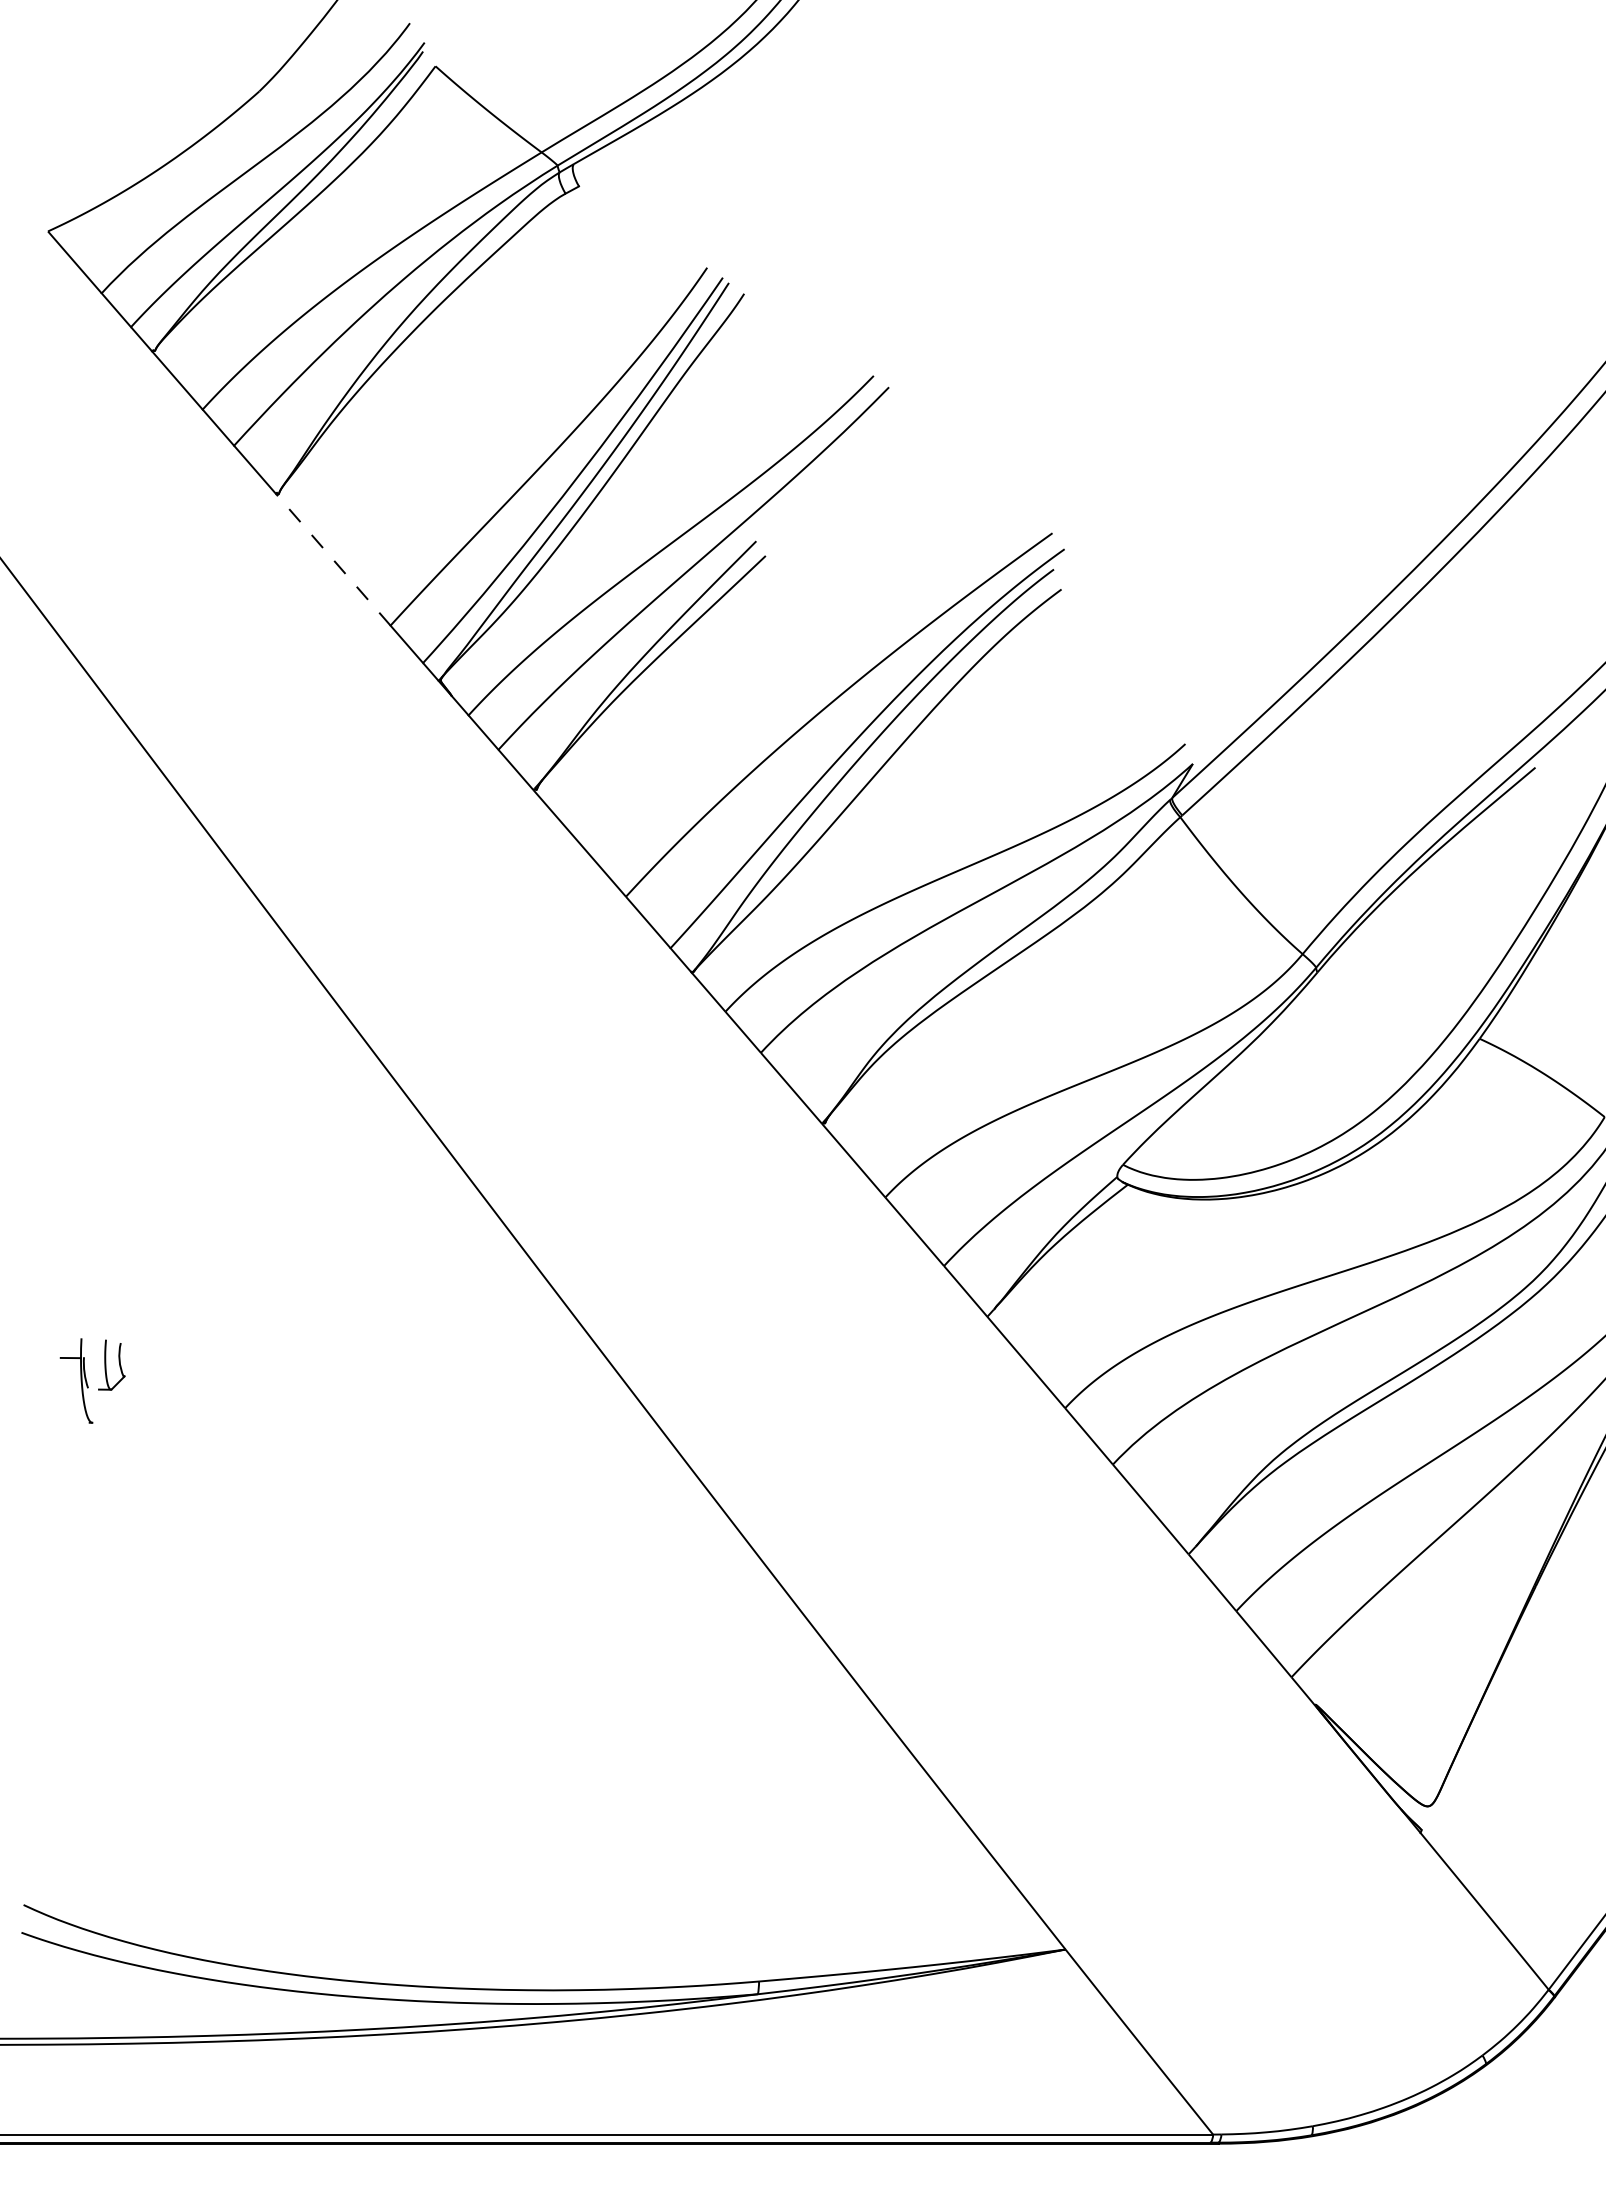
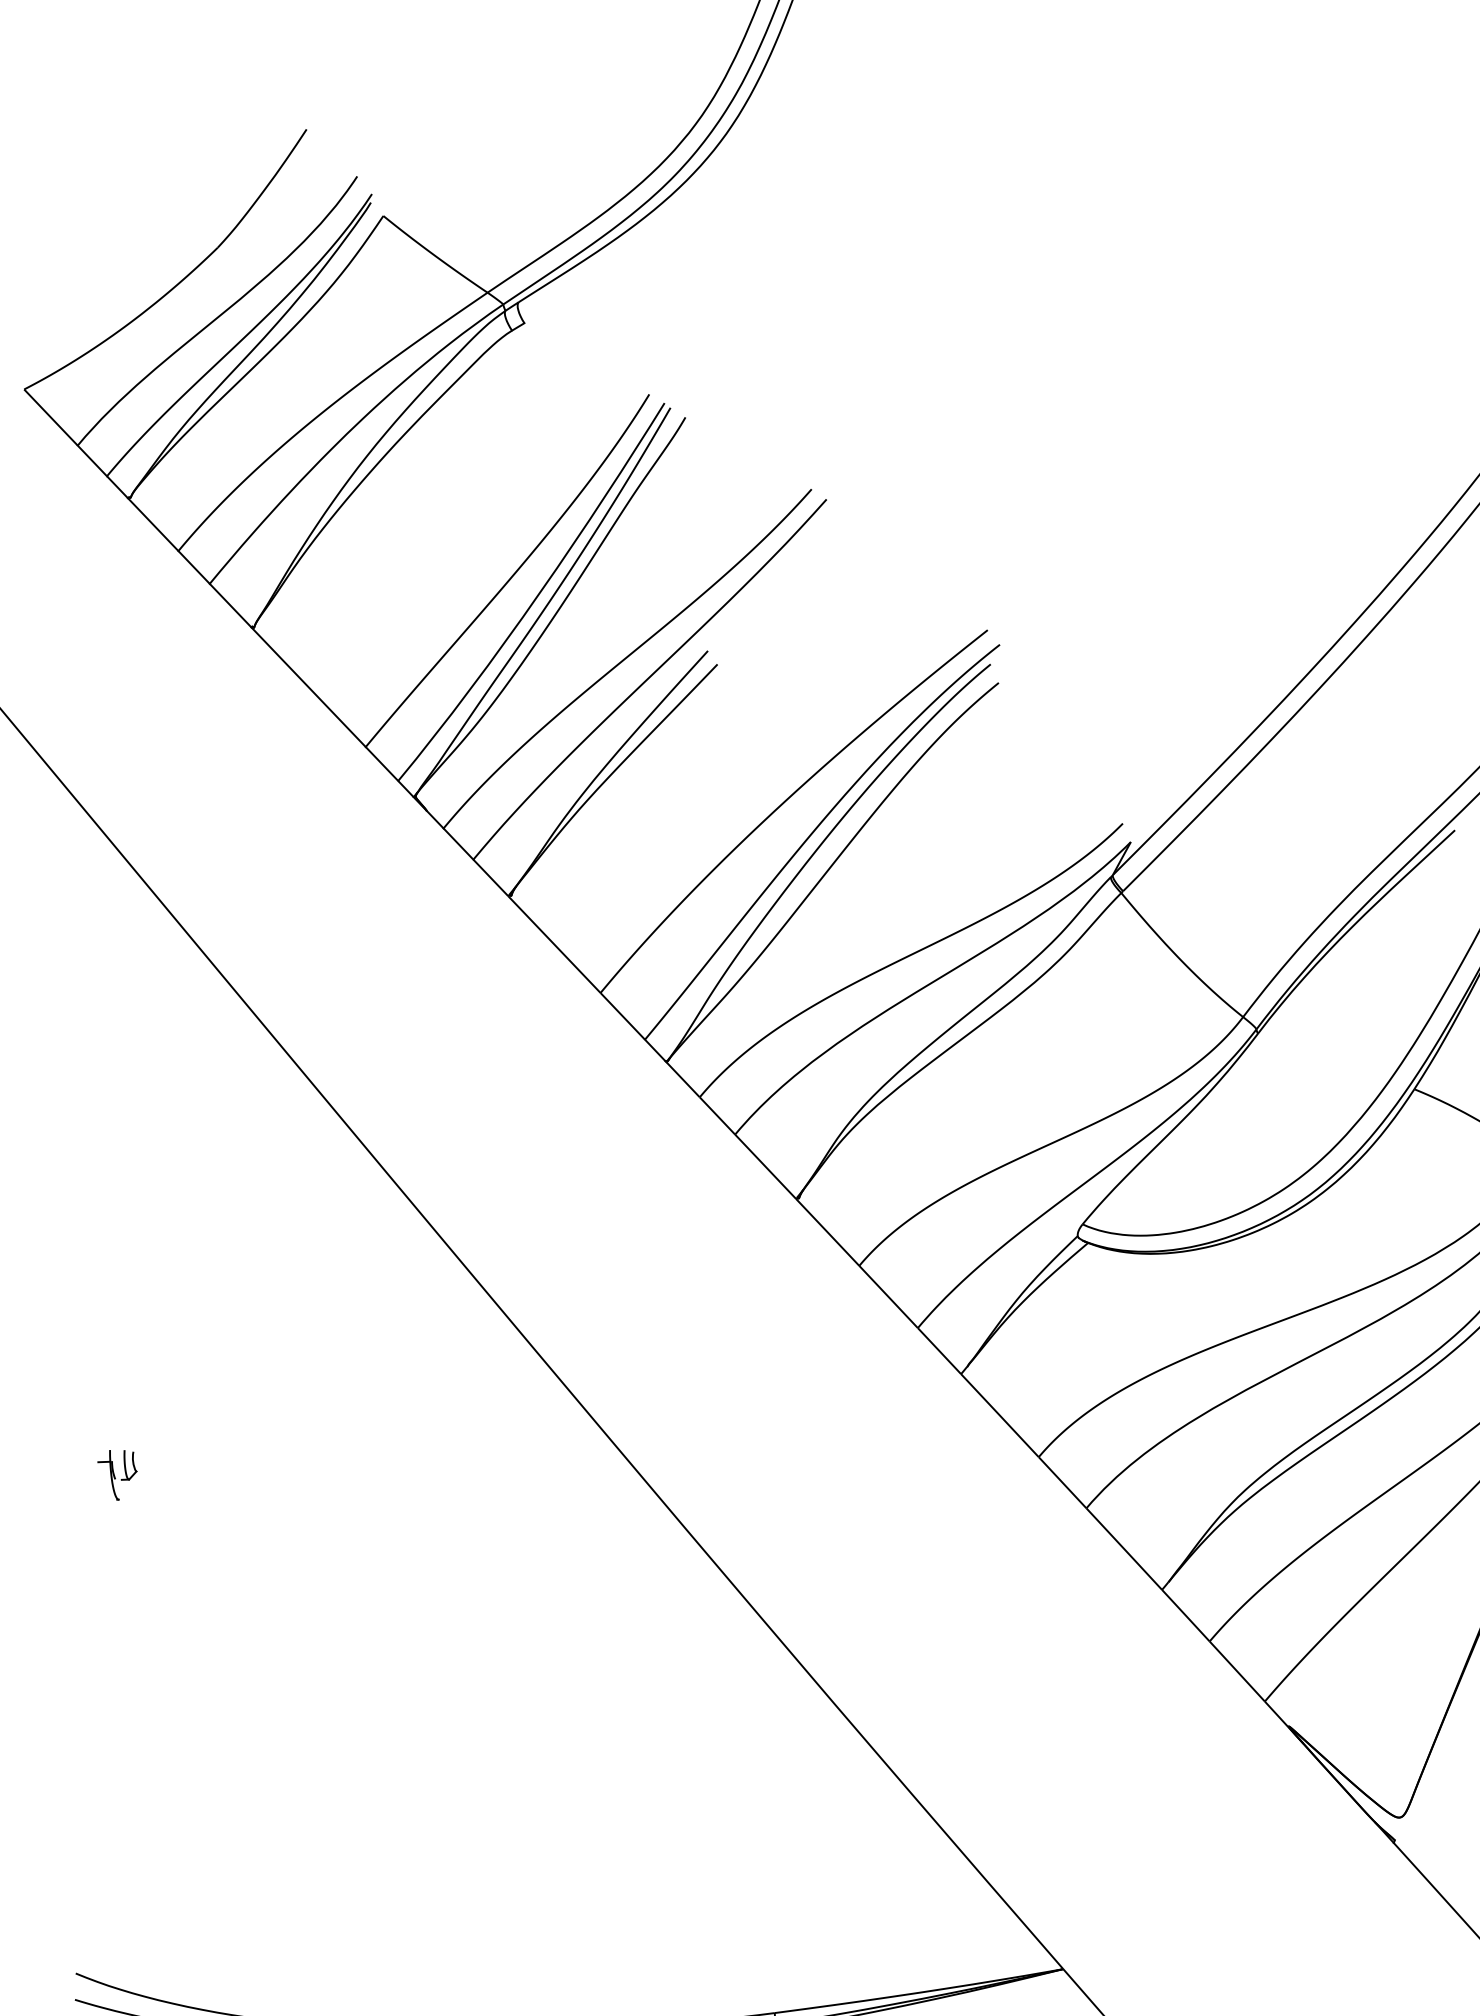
line: (332, 559) -> (307, 687), dashed -> solid
part: (92, 1381) -> (117, 1475), size x0.62

